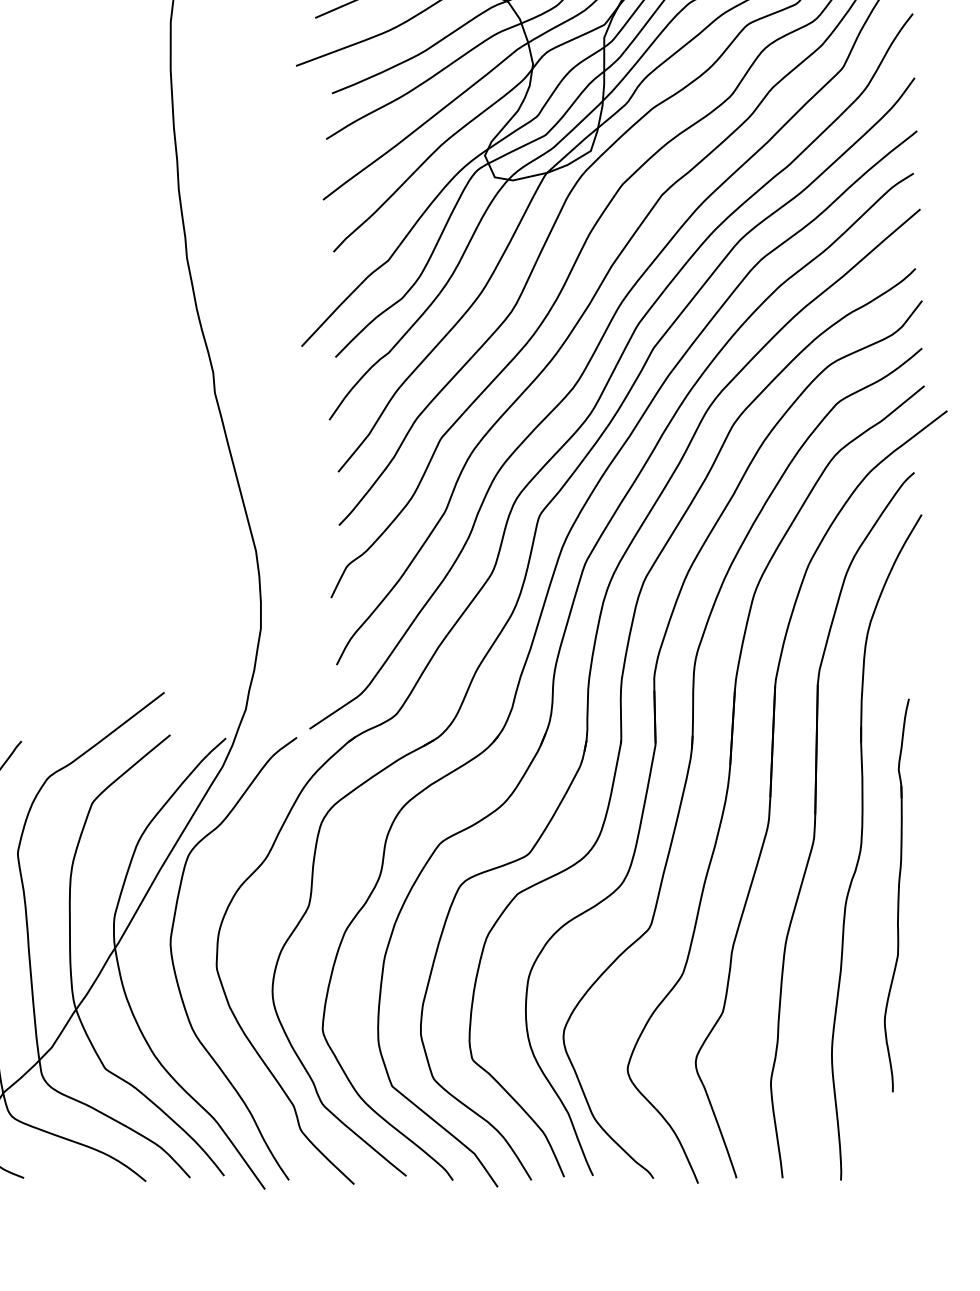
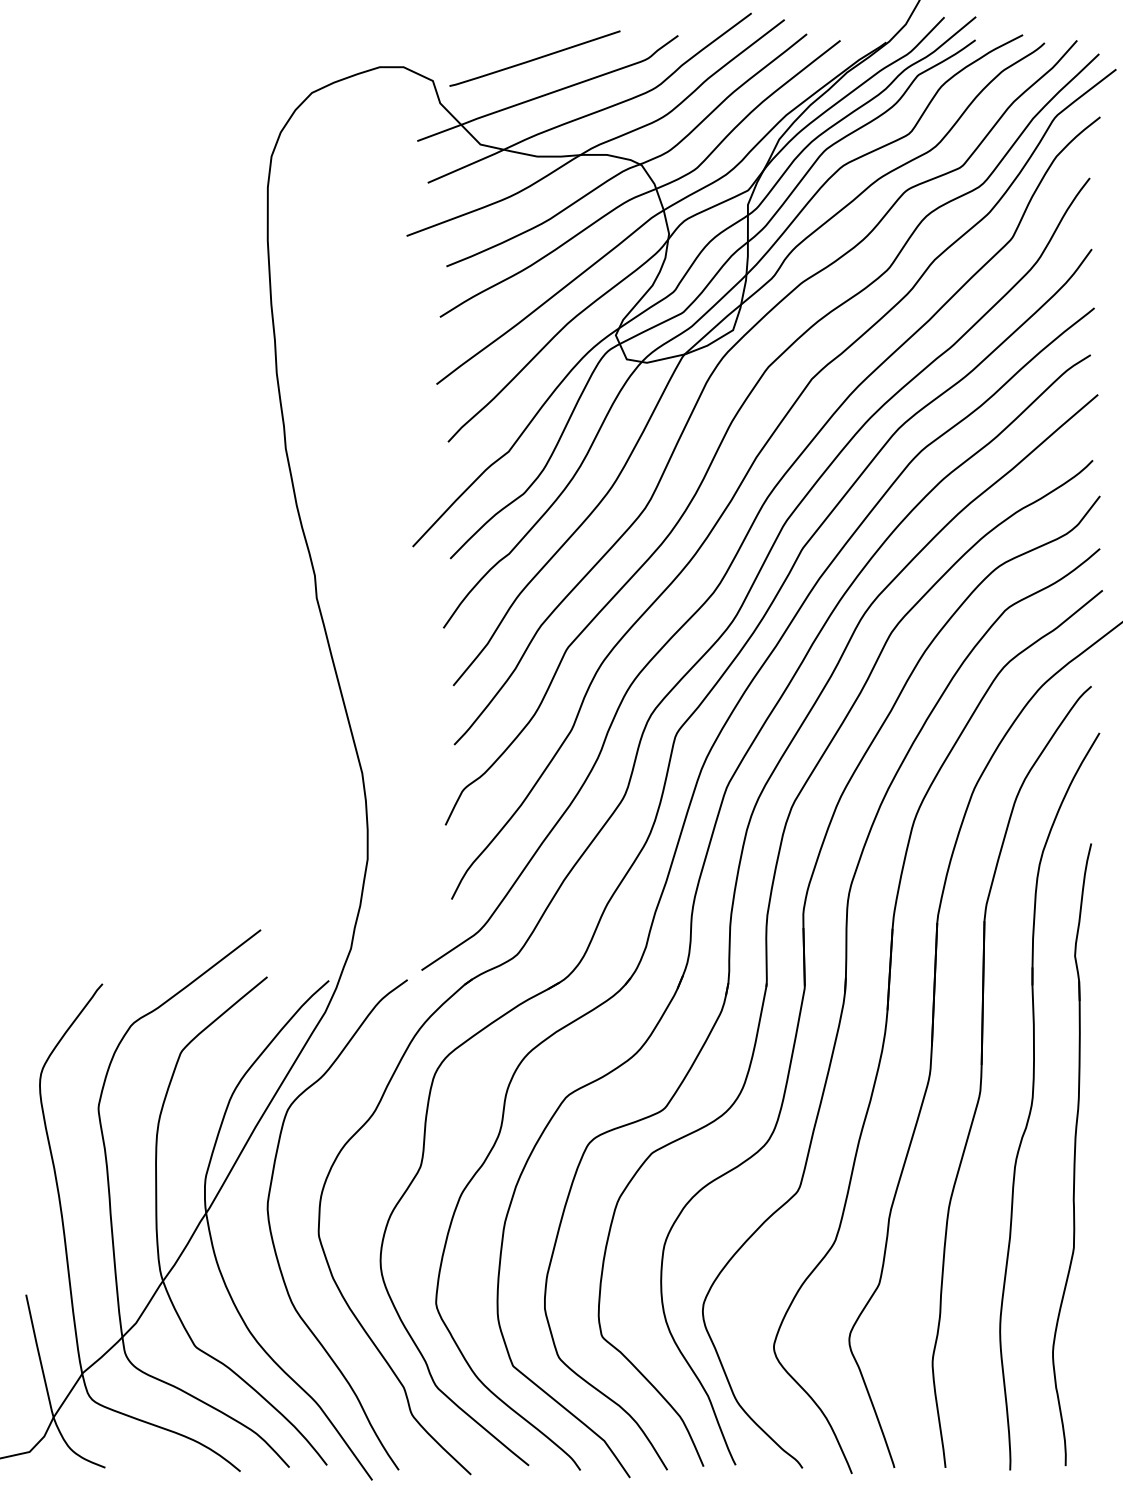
part: (896, 895) -> (1071, 1154), size x1.43

